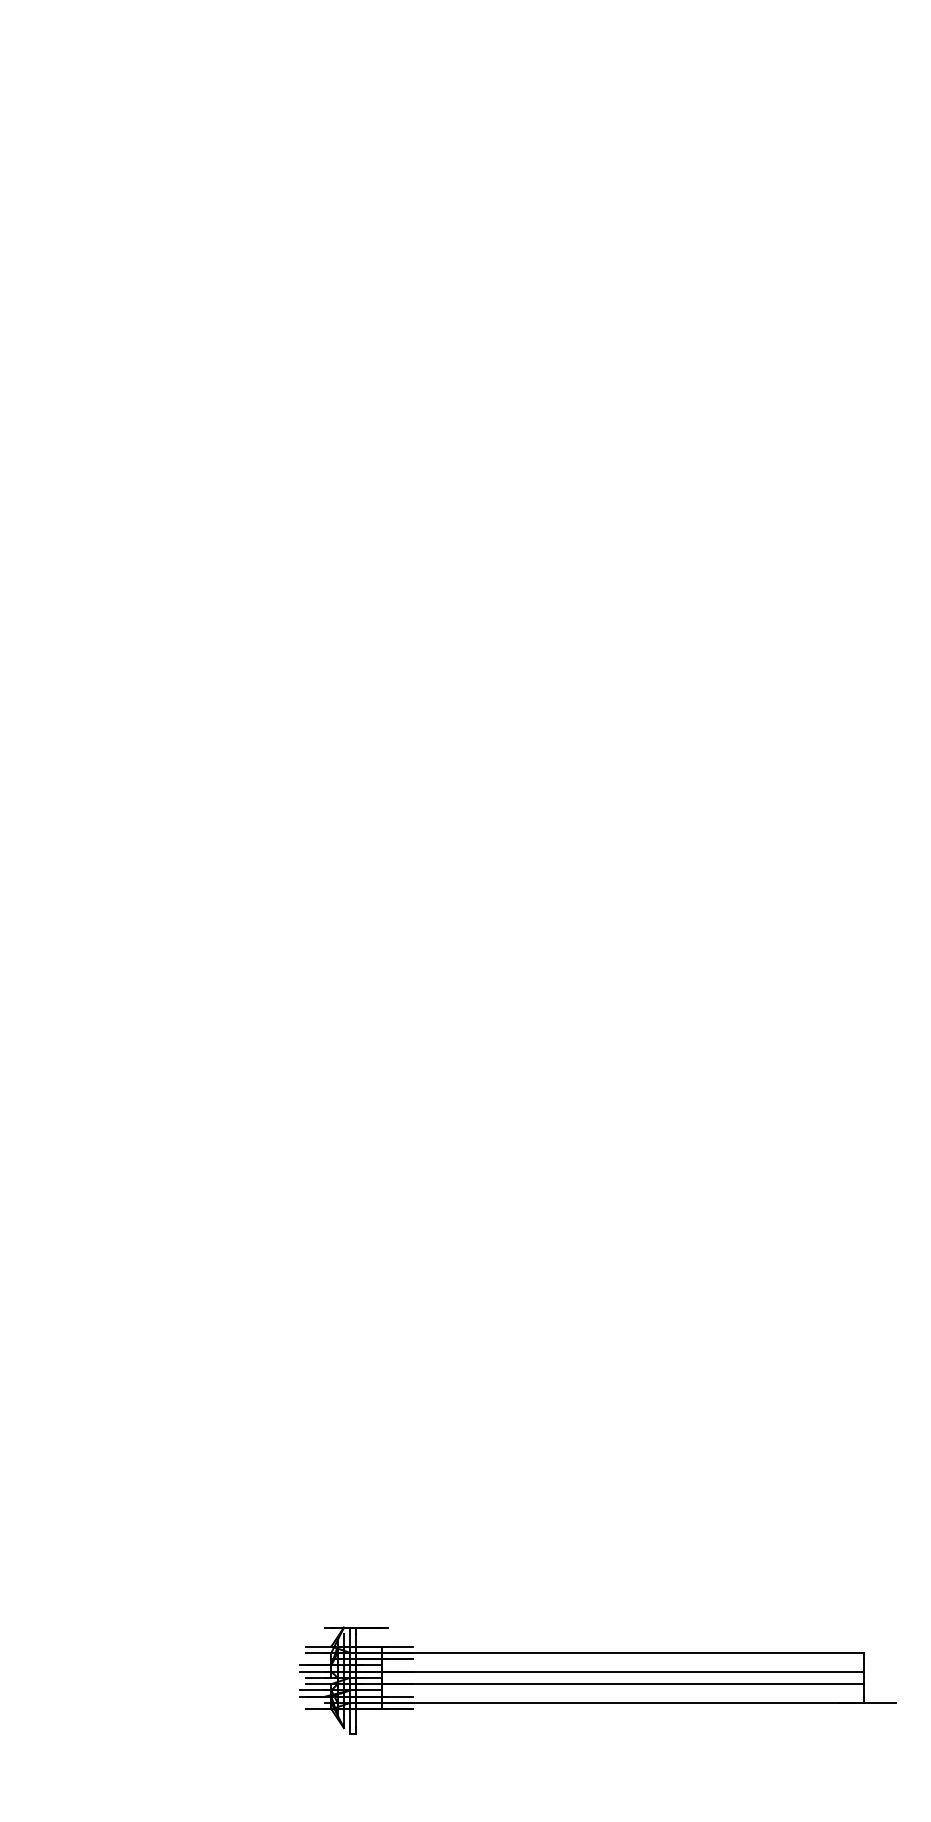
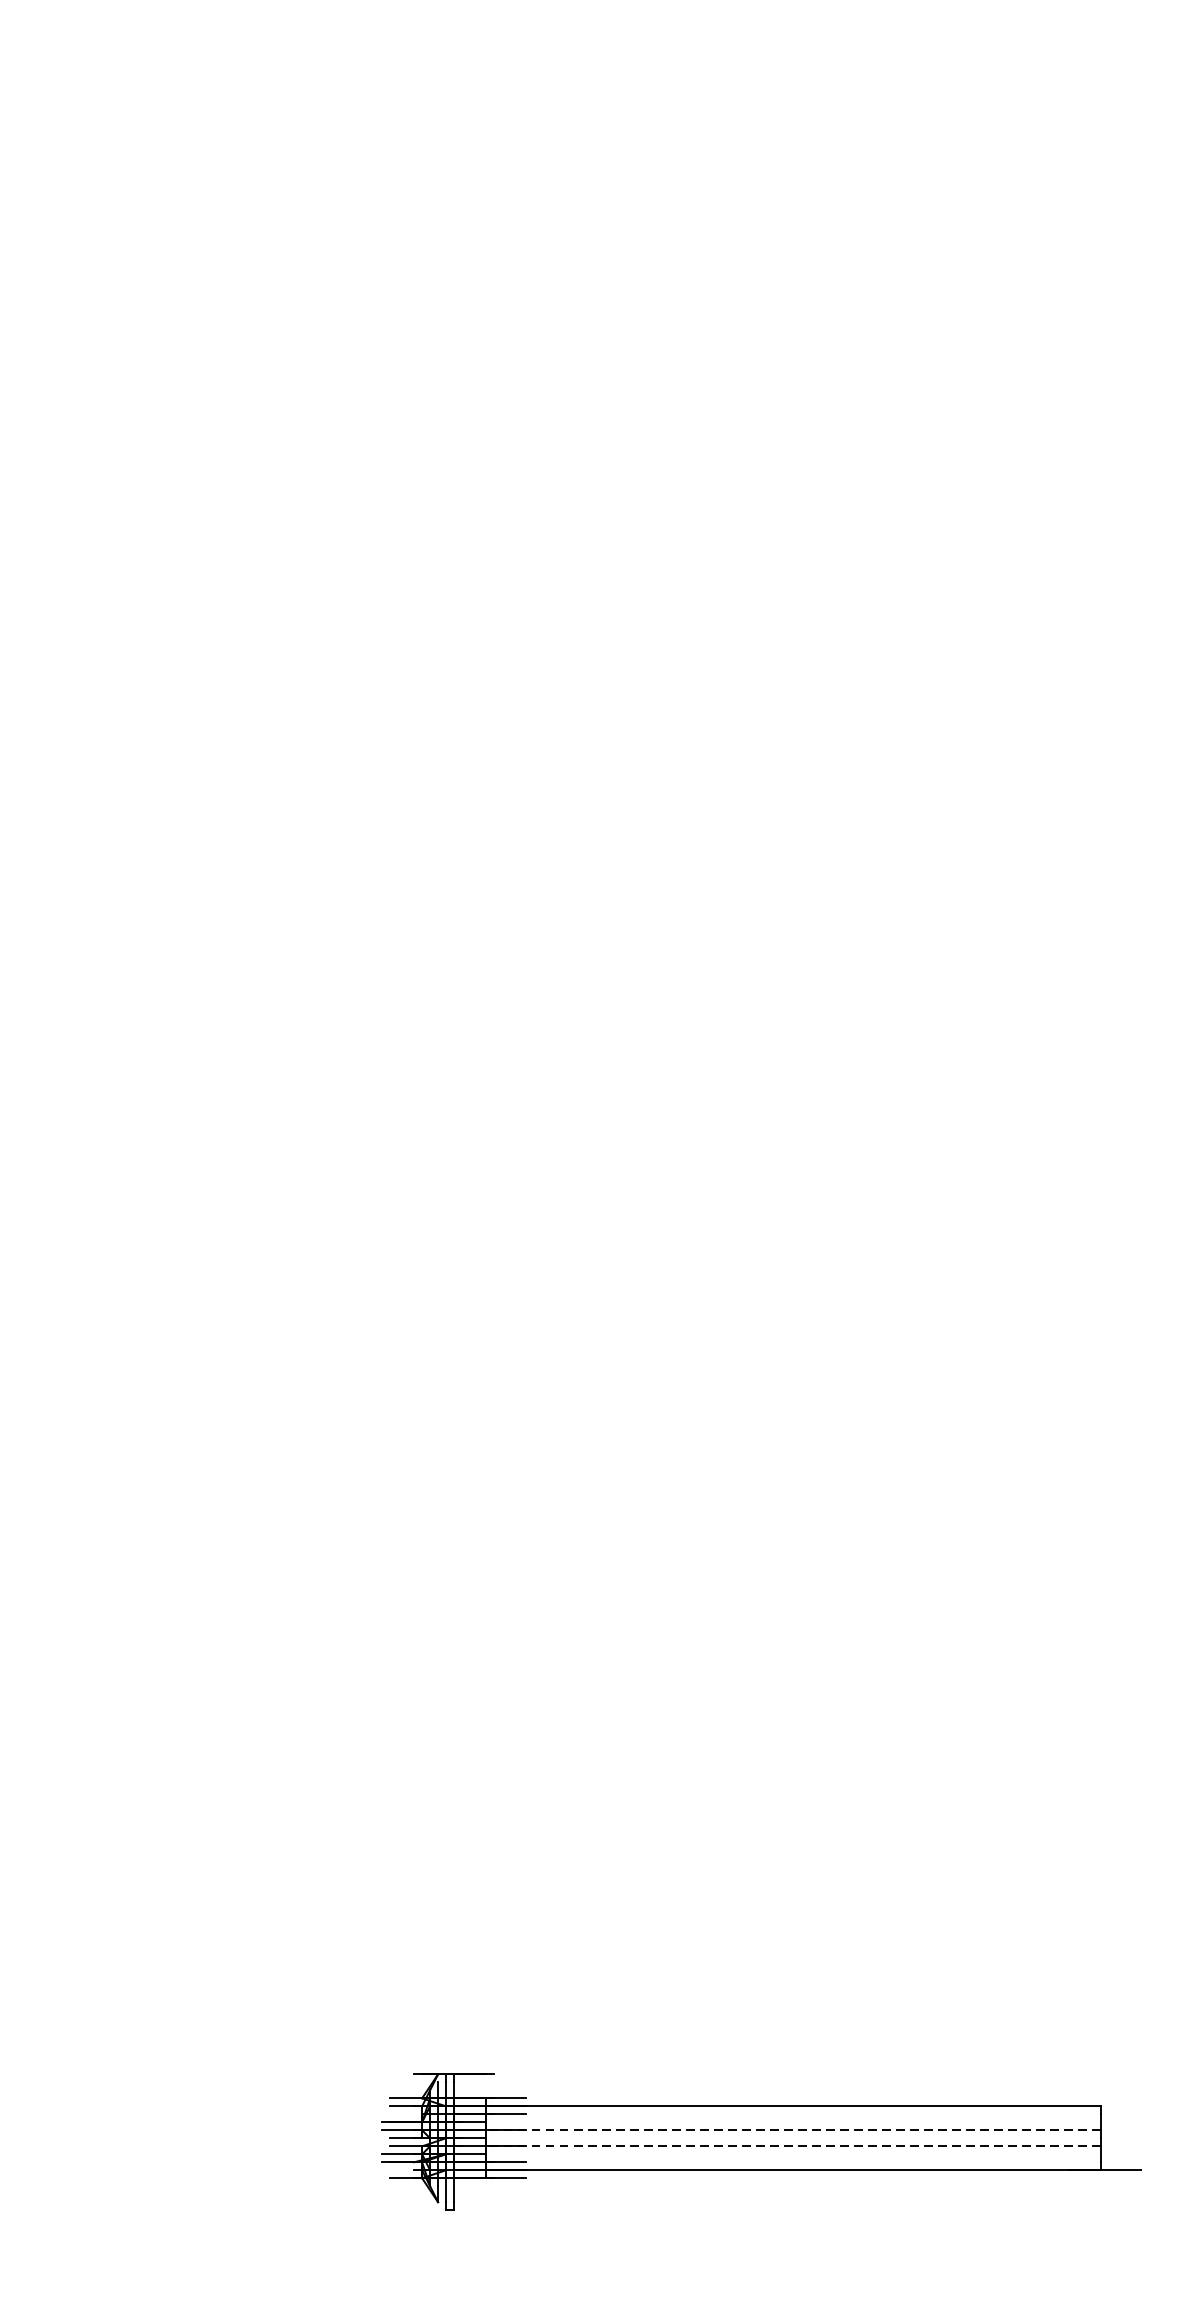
line: (622, 1671) -> (793, 2130), solid -> dashed
line: (622, 1684) -> (793, 2146), solid -> dashed

